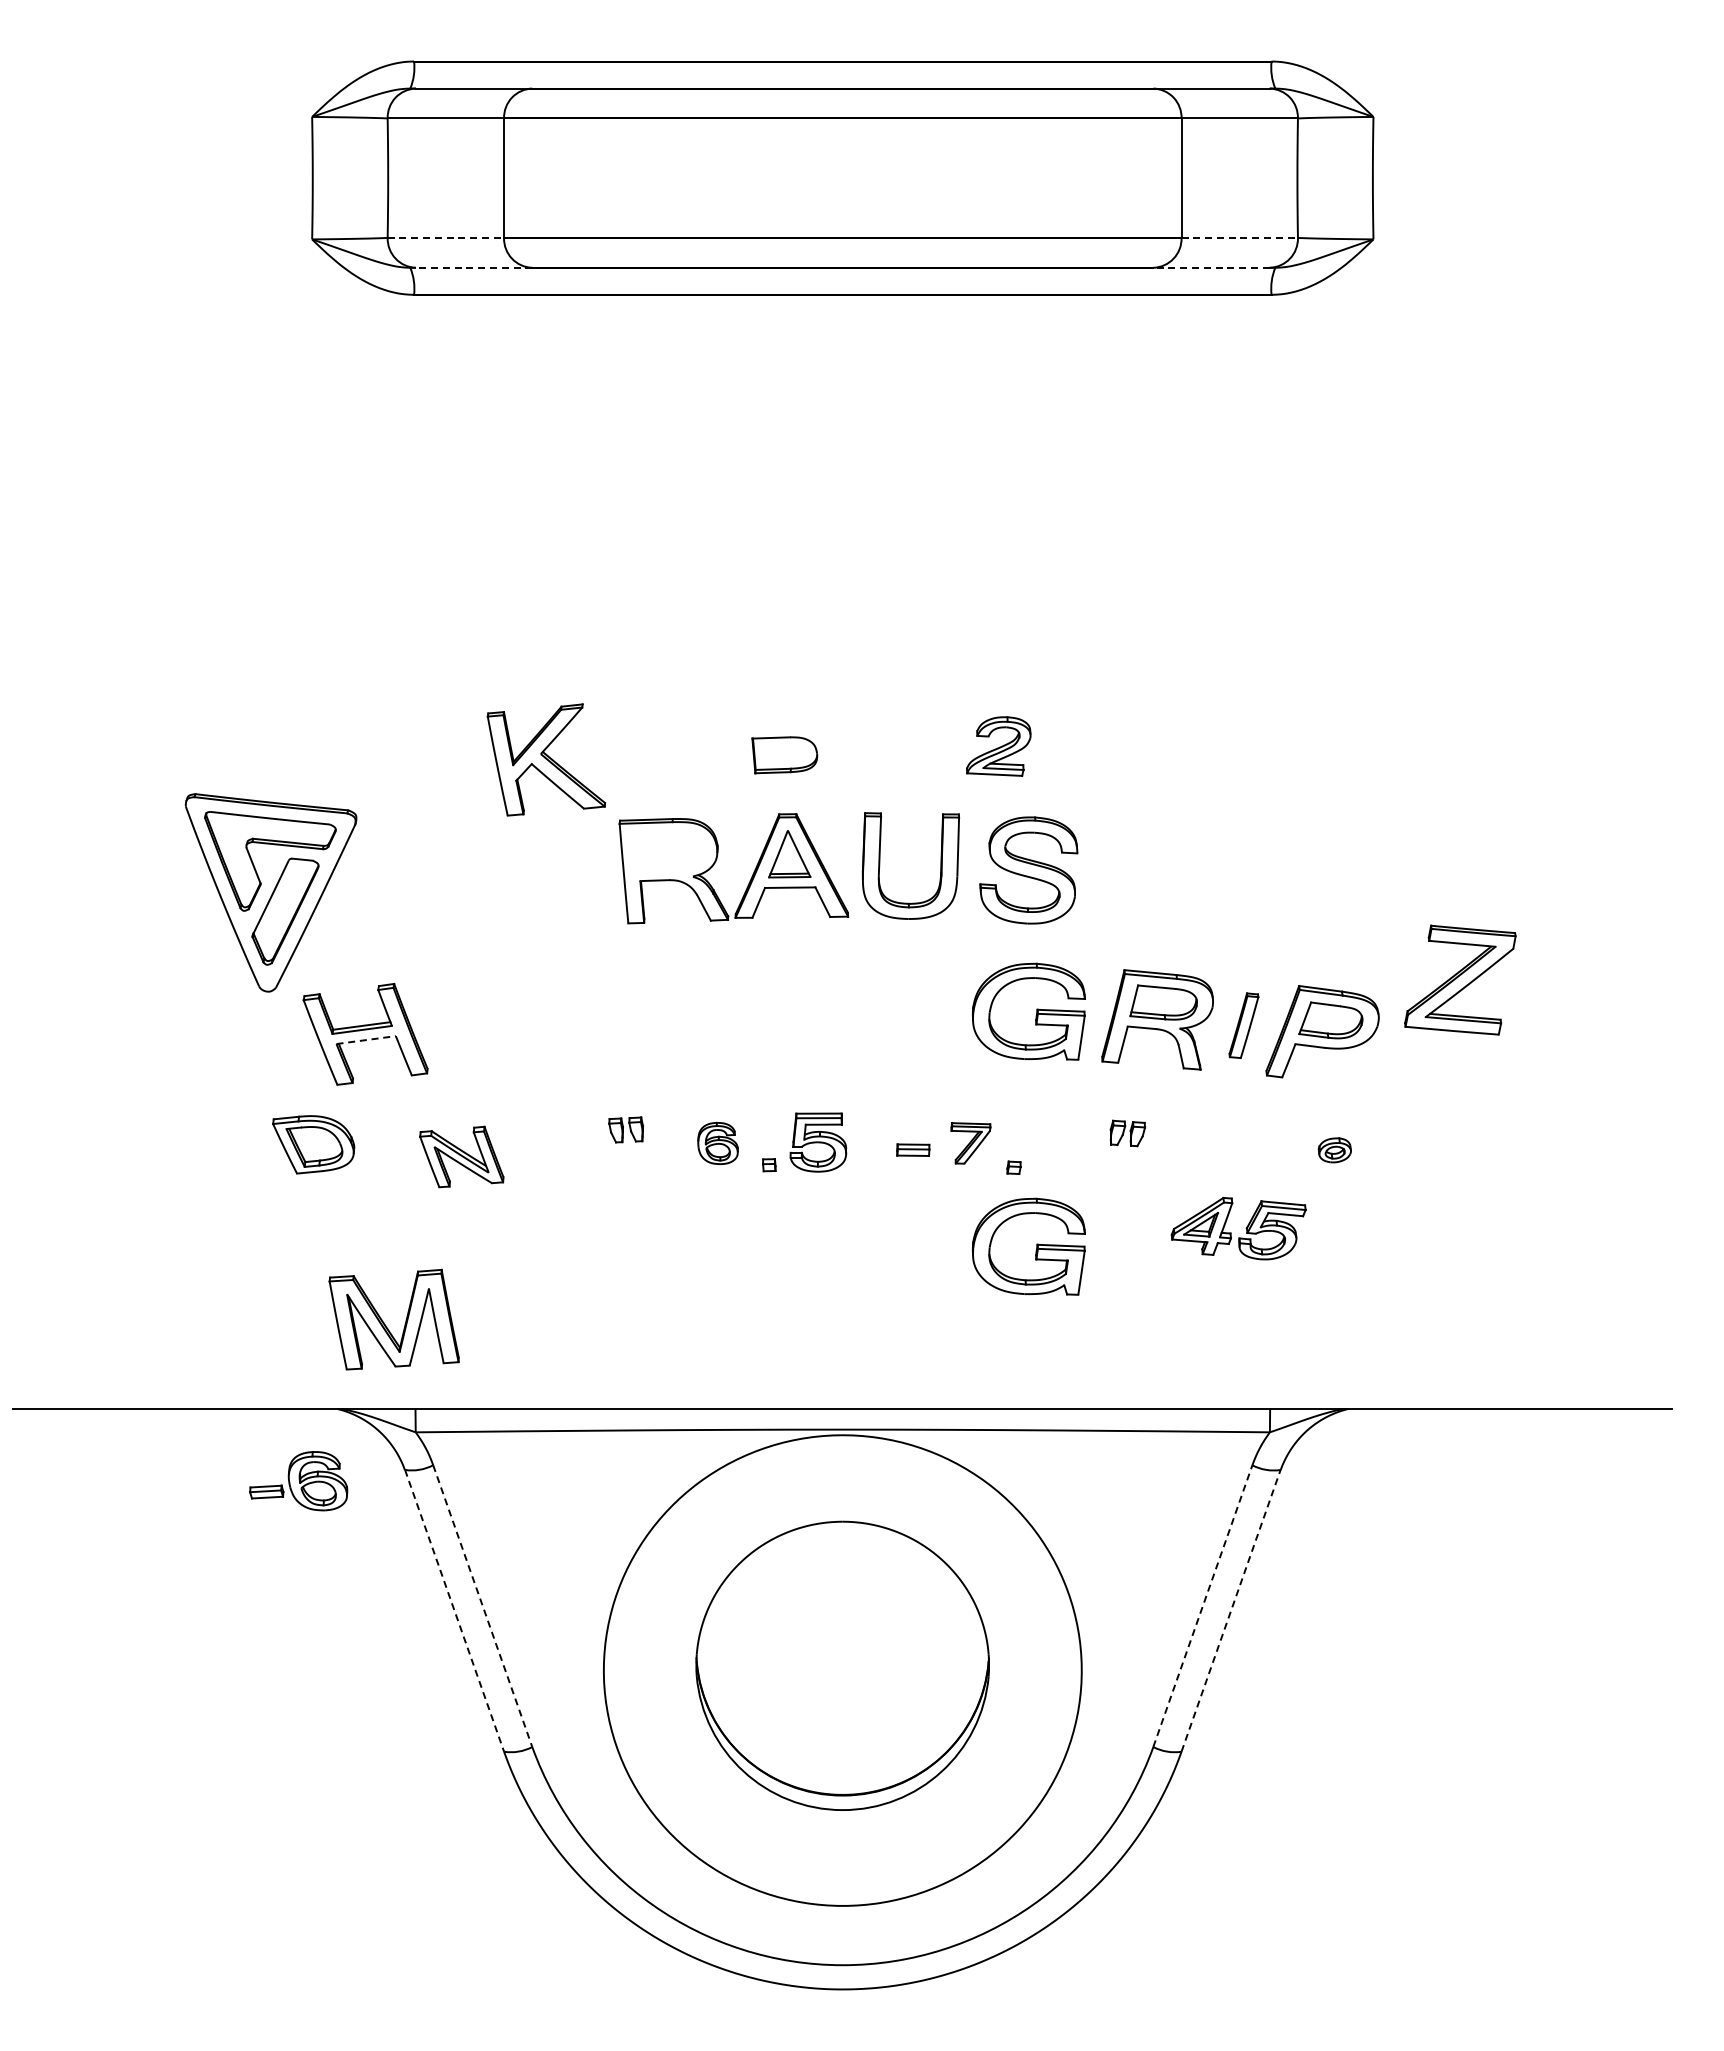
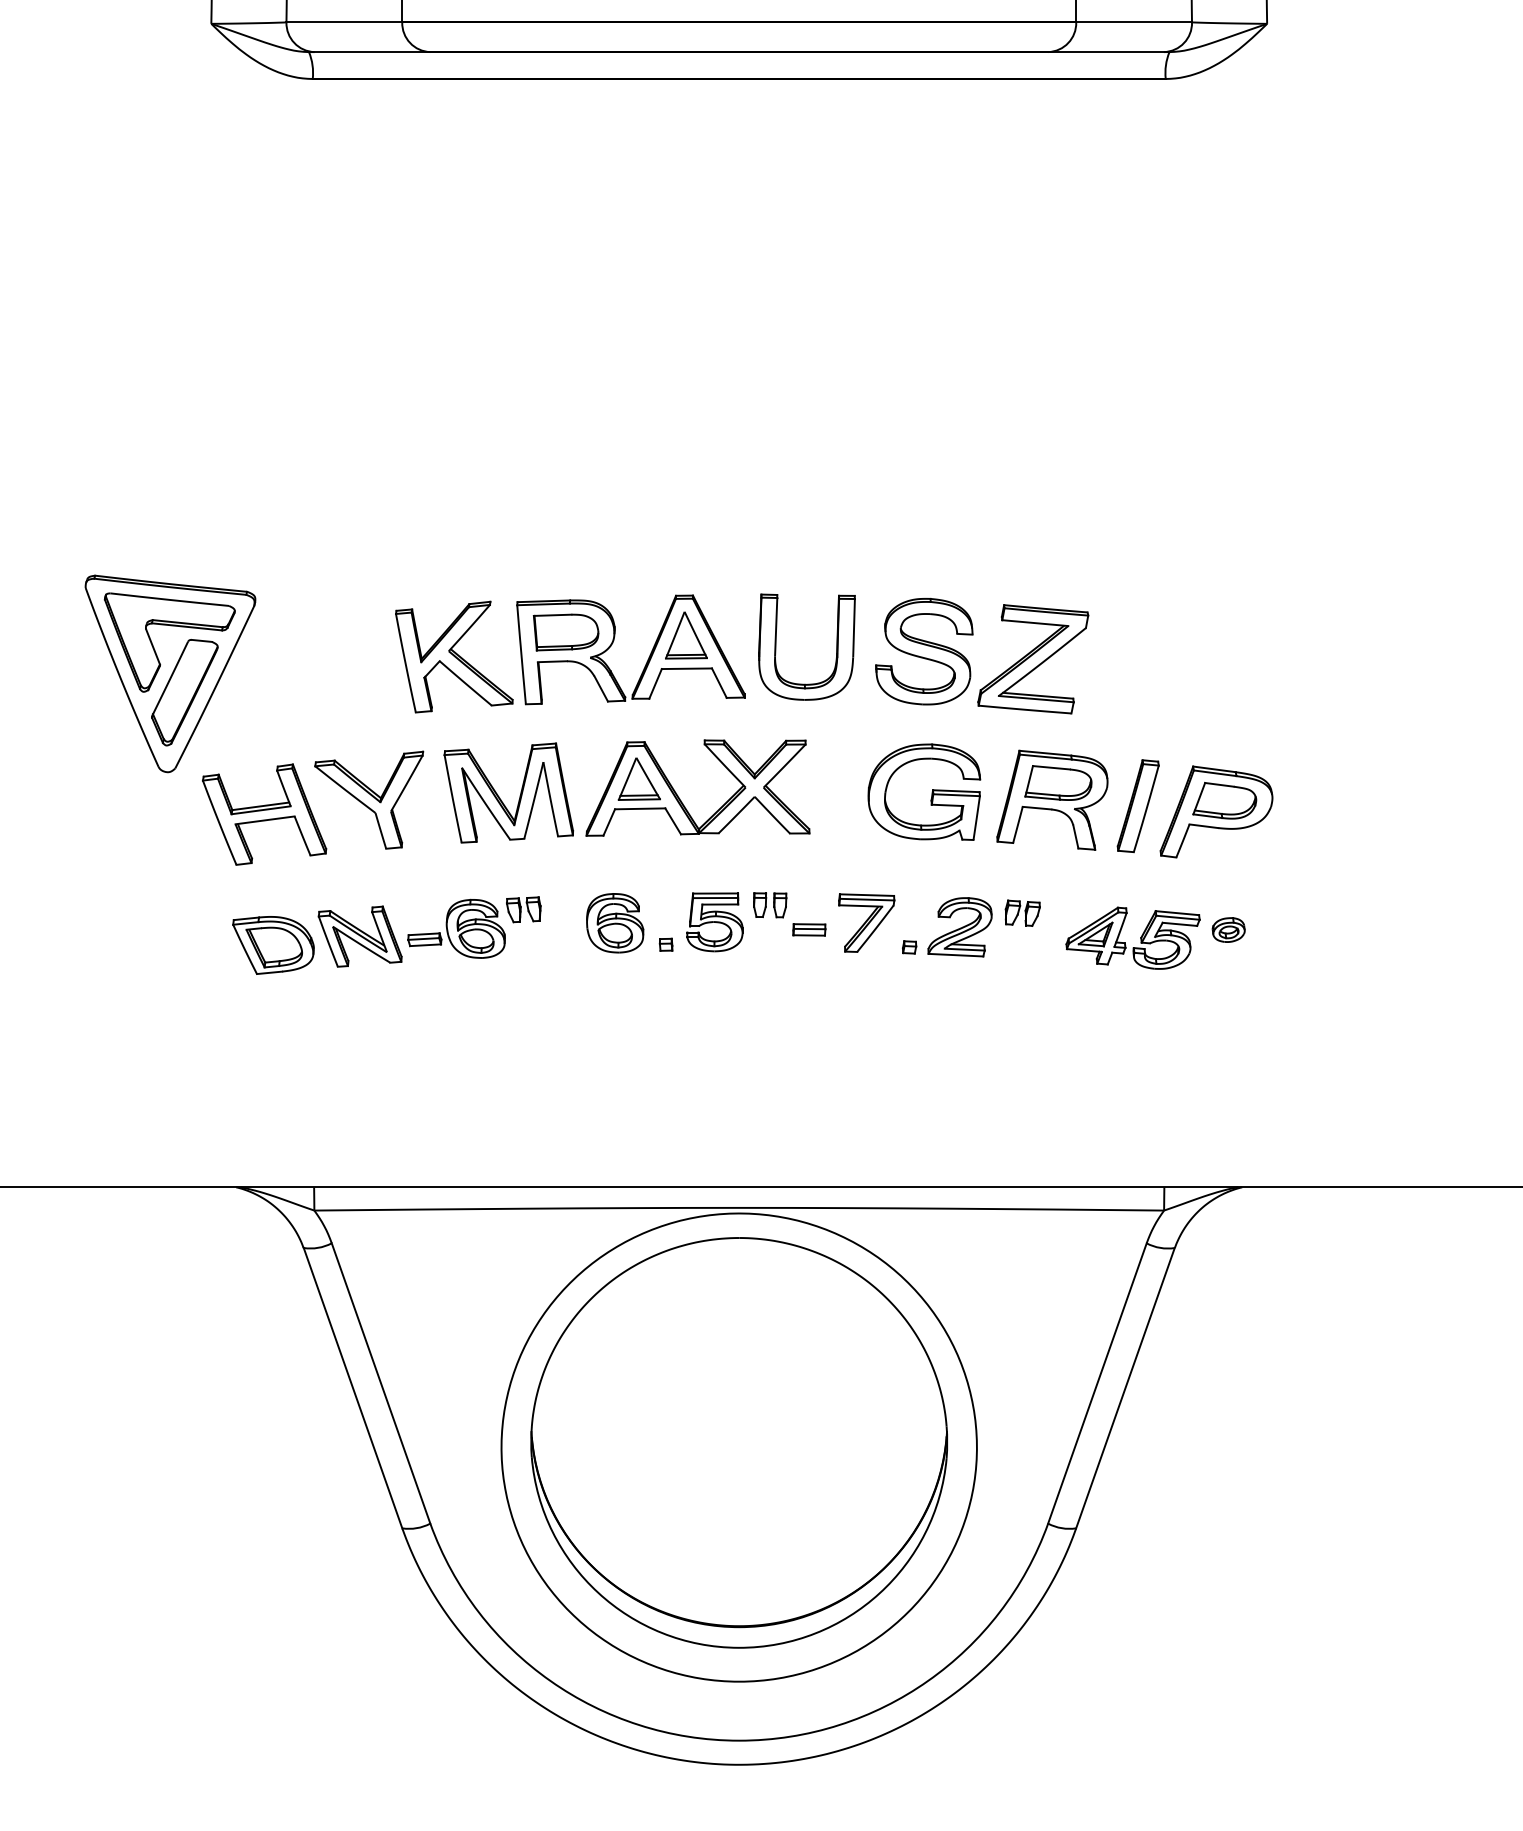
line: (446, 237) -> (344, 21), dashed -> solid
line: (1240, 237) -> (1134, 21), dashed -> solid
line: (473, 267) -> (371, 51), dashed -> solid
line: (1211, 267) -> (1106, 51), dashed -> solid
part: (998, 746) -> (959, 927), moved
part: (784, 755) -> (565, 632), moved
part: (546, 759) -> (454, 656), moved
part: (1460, 979) -> (1033, 658), moved
part: (470, 1019) -> (368, 799), added
part: (784, 1019) -> (681, 799), added
part: (1243, 1025) -> (1137, 805), size x1.43
line: (366, 1040) -> (265, 820), dashed -> solid
part: (873, 1125) -> (769, 905), added
part: (717, 1143) -> (614, 923), size x1.43
part: (970, 1143) -> (866, 923), size x1.43
part: (313, 1144) -> (273, 945), moved
part: (1245, 1228) -> (1139, 938), moved
part: (1036, 1246) -> (931, 1025), removed
part: (386, 1325) -> (501, 798), moved
part: (298, 1481) -> (456, 929), moved
line: (1203, 1605) -> (1098, 1382), dashed -> solid
line: (482, 1606) -> (380, 1383), dashed -> solid
line: (1231, 1610) -> (1125, 1387), dashed -> solid
line: (454, 1611) -> (352, 1388), dashed -> solid
part: (842, 1665) -> (738, 1442), size x1.43

